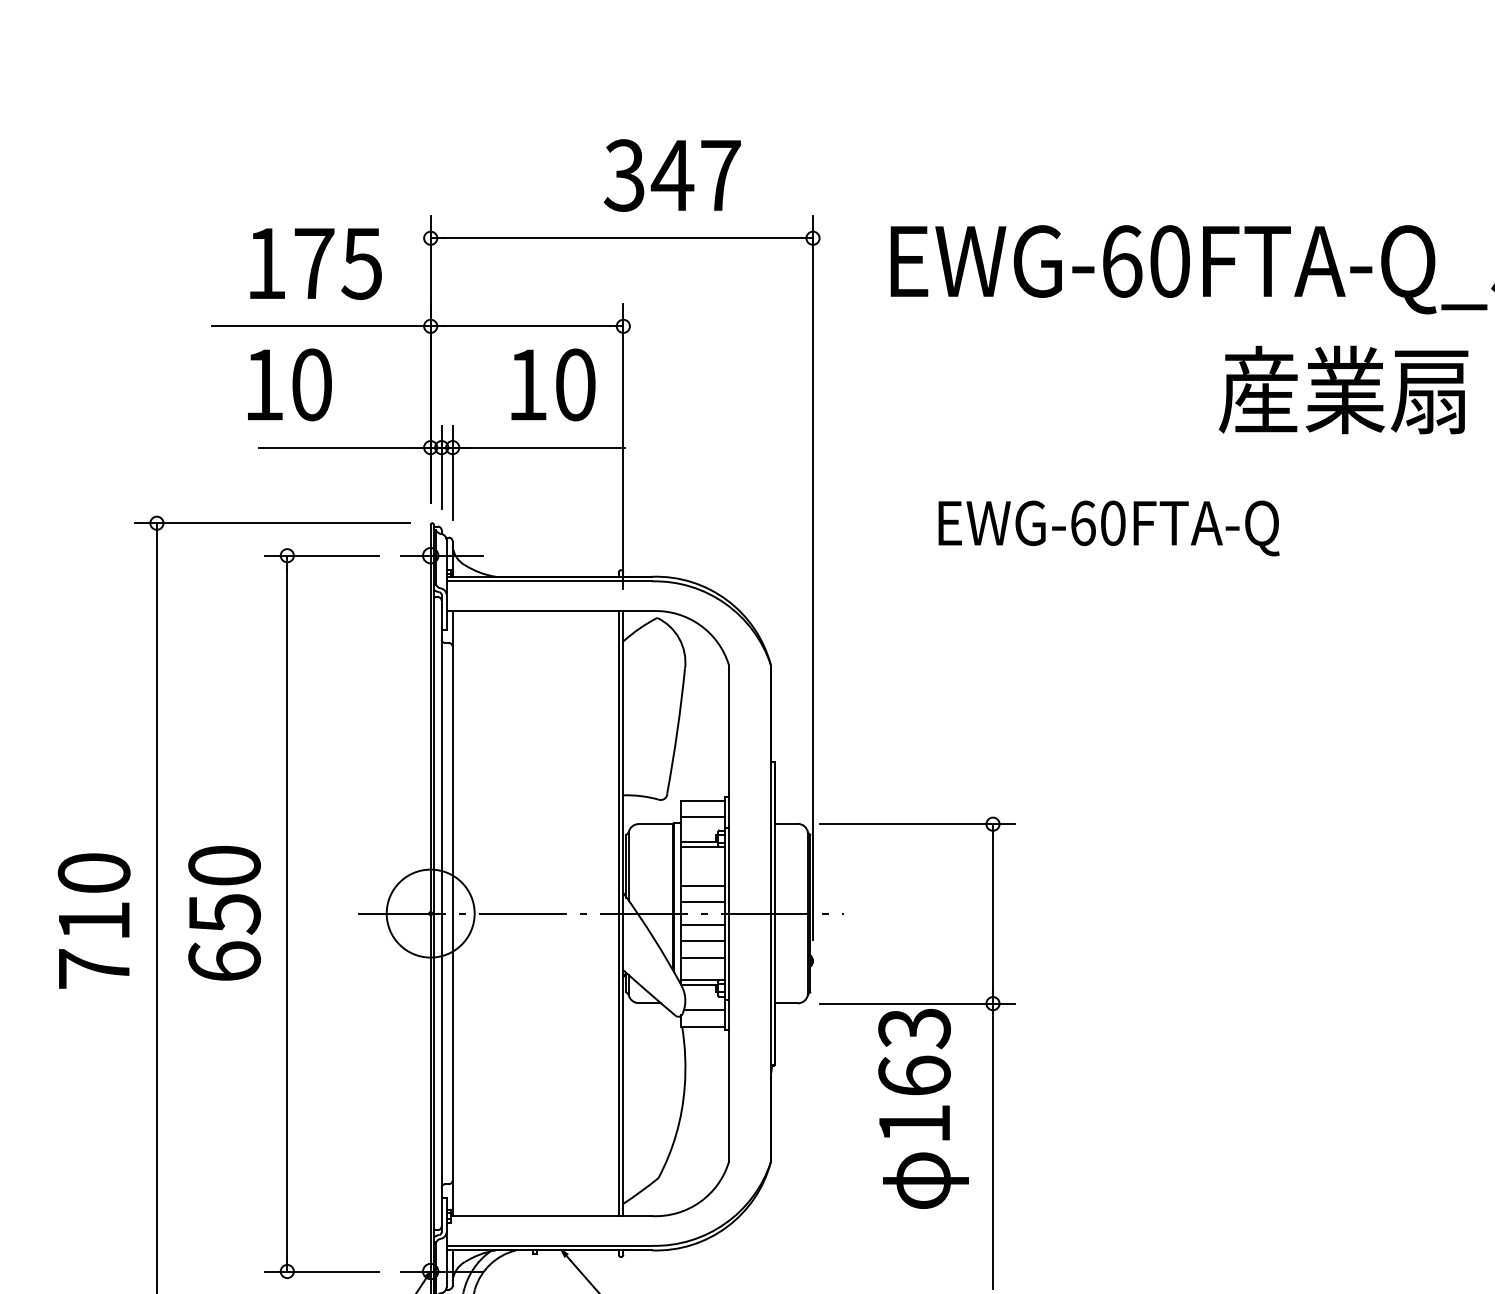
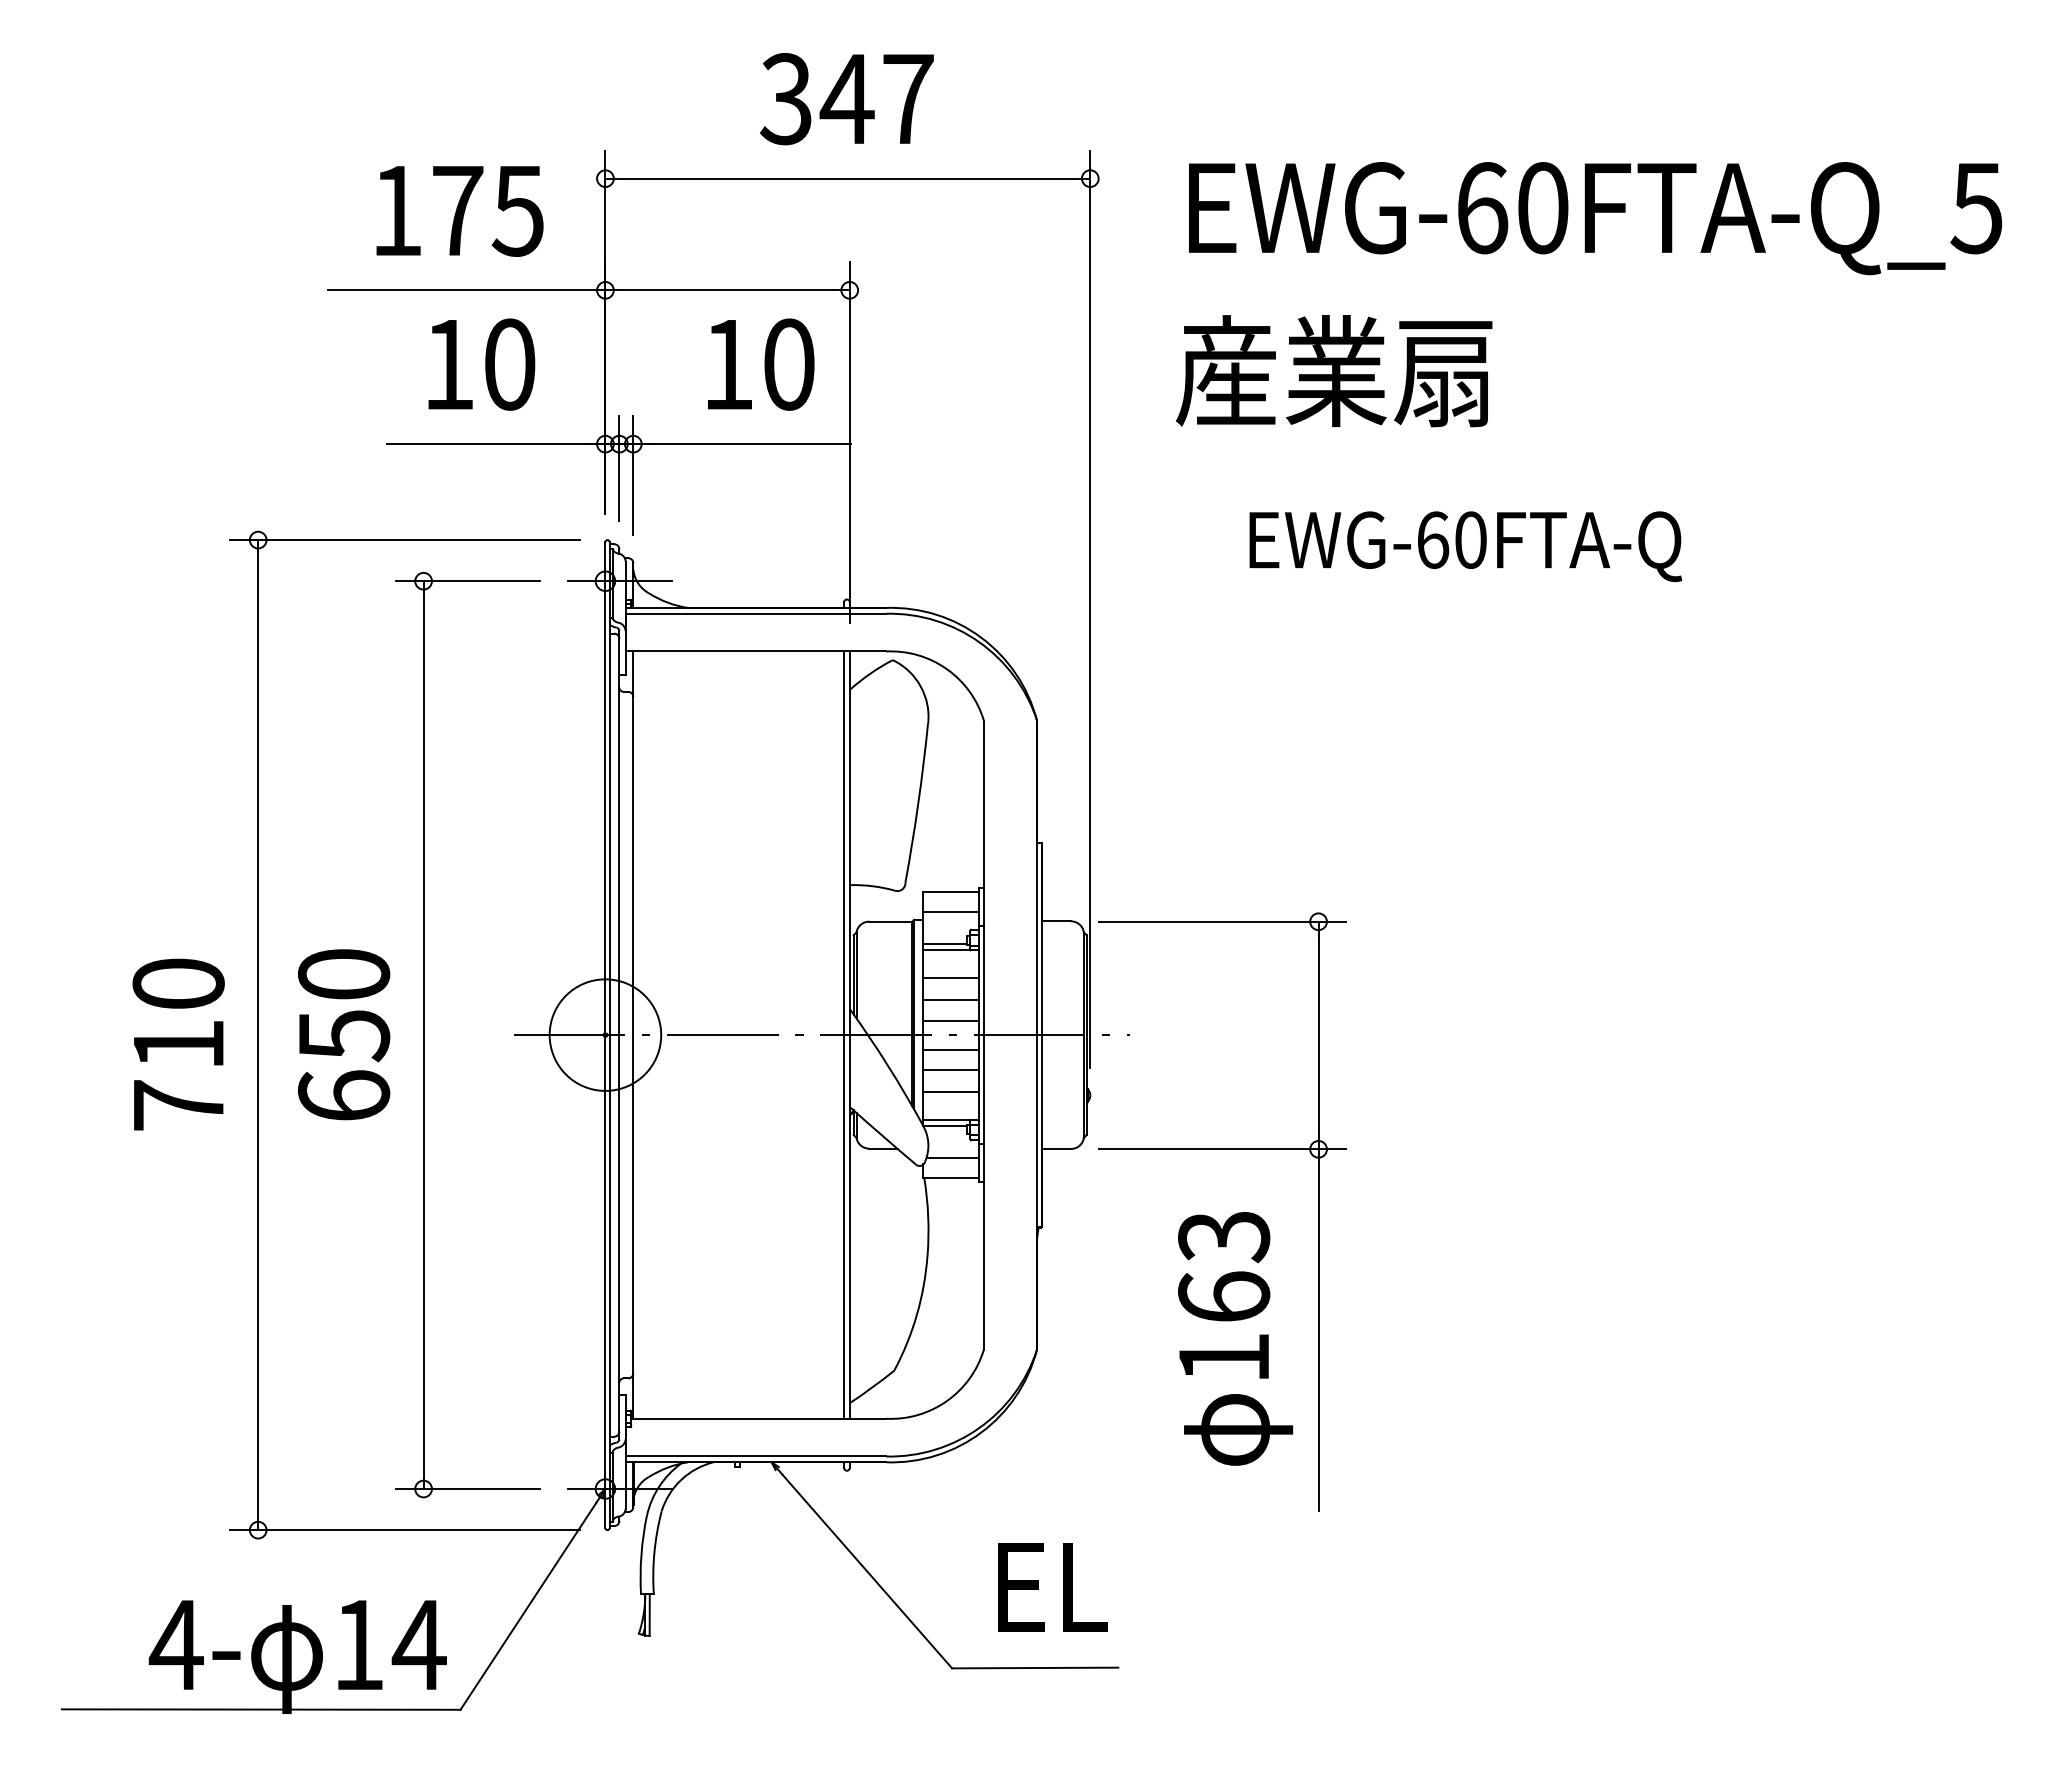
text: (672, 175) -> (846, 99), moved
text: (289, 384) -> (481, 364), moved
text: (1343, 390) -> (1333, 371), moved
line: (702, 868) -> (950, 978), added
text: (923, 1108) -> (1235, 1338), moved

